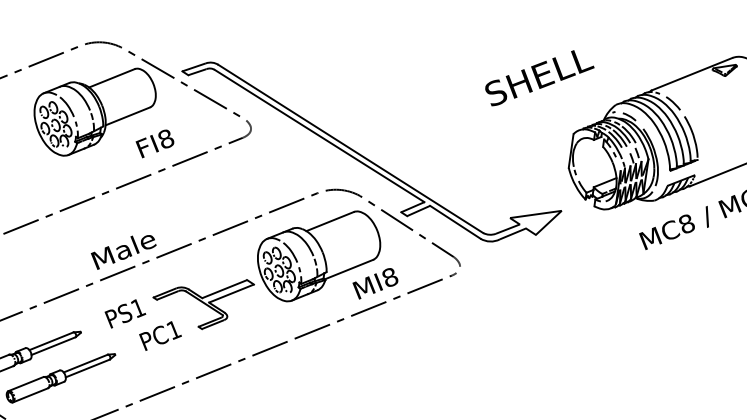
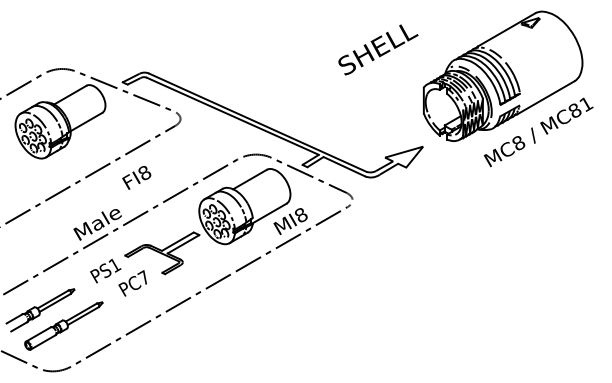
text: (539, 78) -> (378, 49), moved
text: (154, 143) -> (136, 177), moved
text: (173, 329) -> (143, 277), PC1 -> PC7

